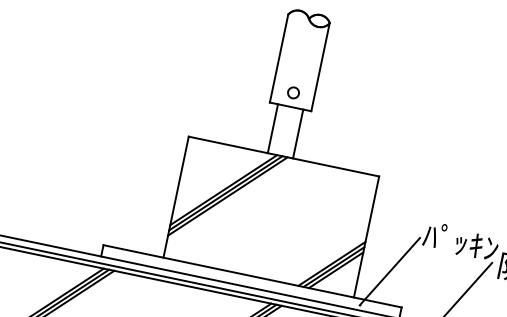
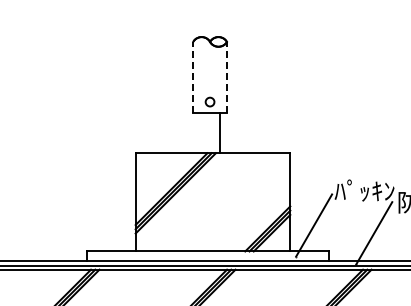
line: (279, 58) -> (193, 77), solid -> dashed
line: (320, 66) -> (226, 77), solid -> dashed
line: (272, 128) -> (199, 133), removed

